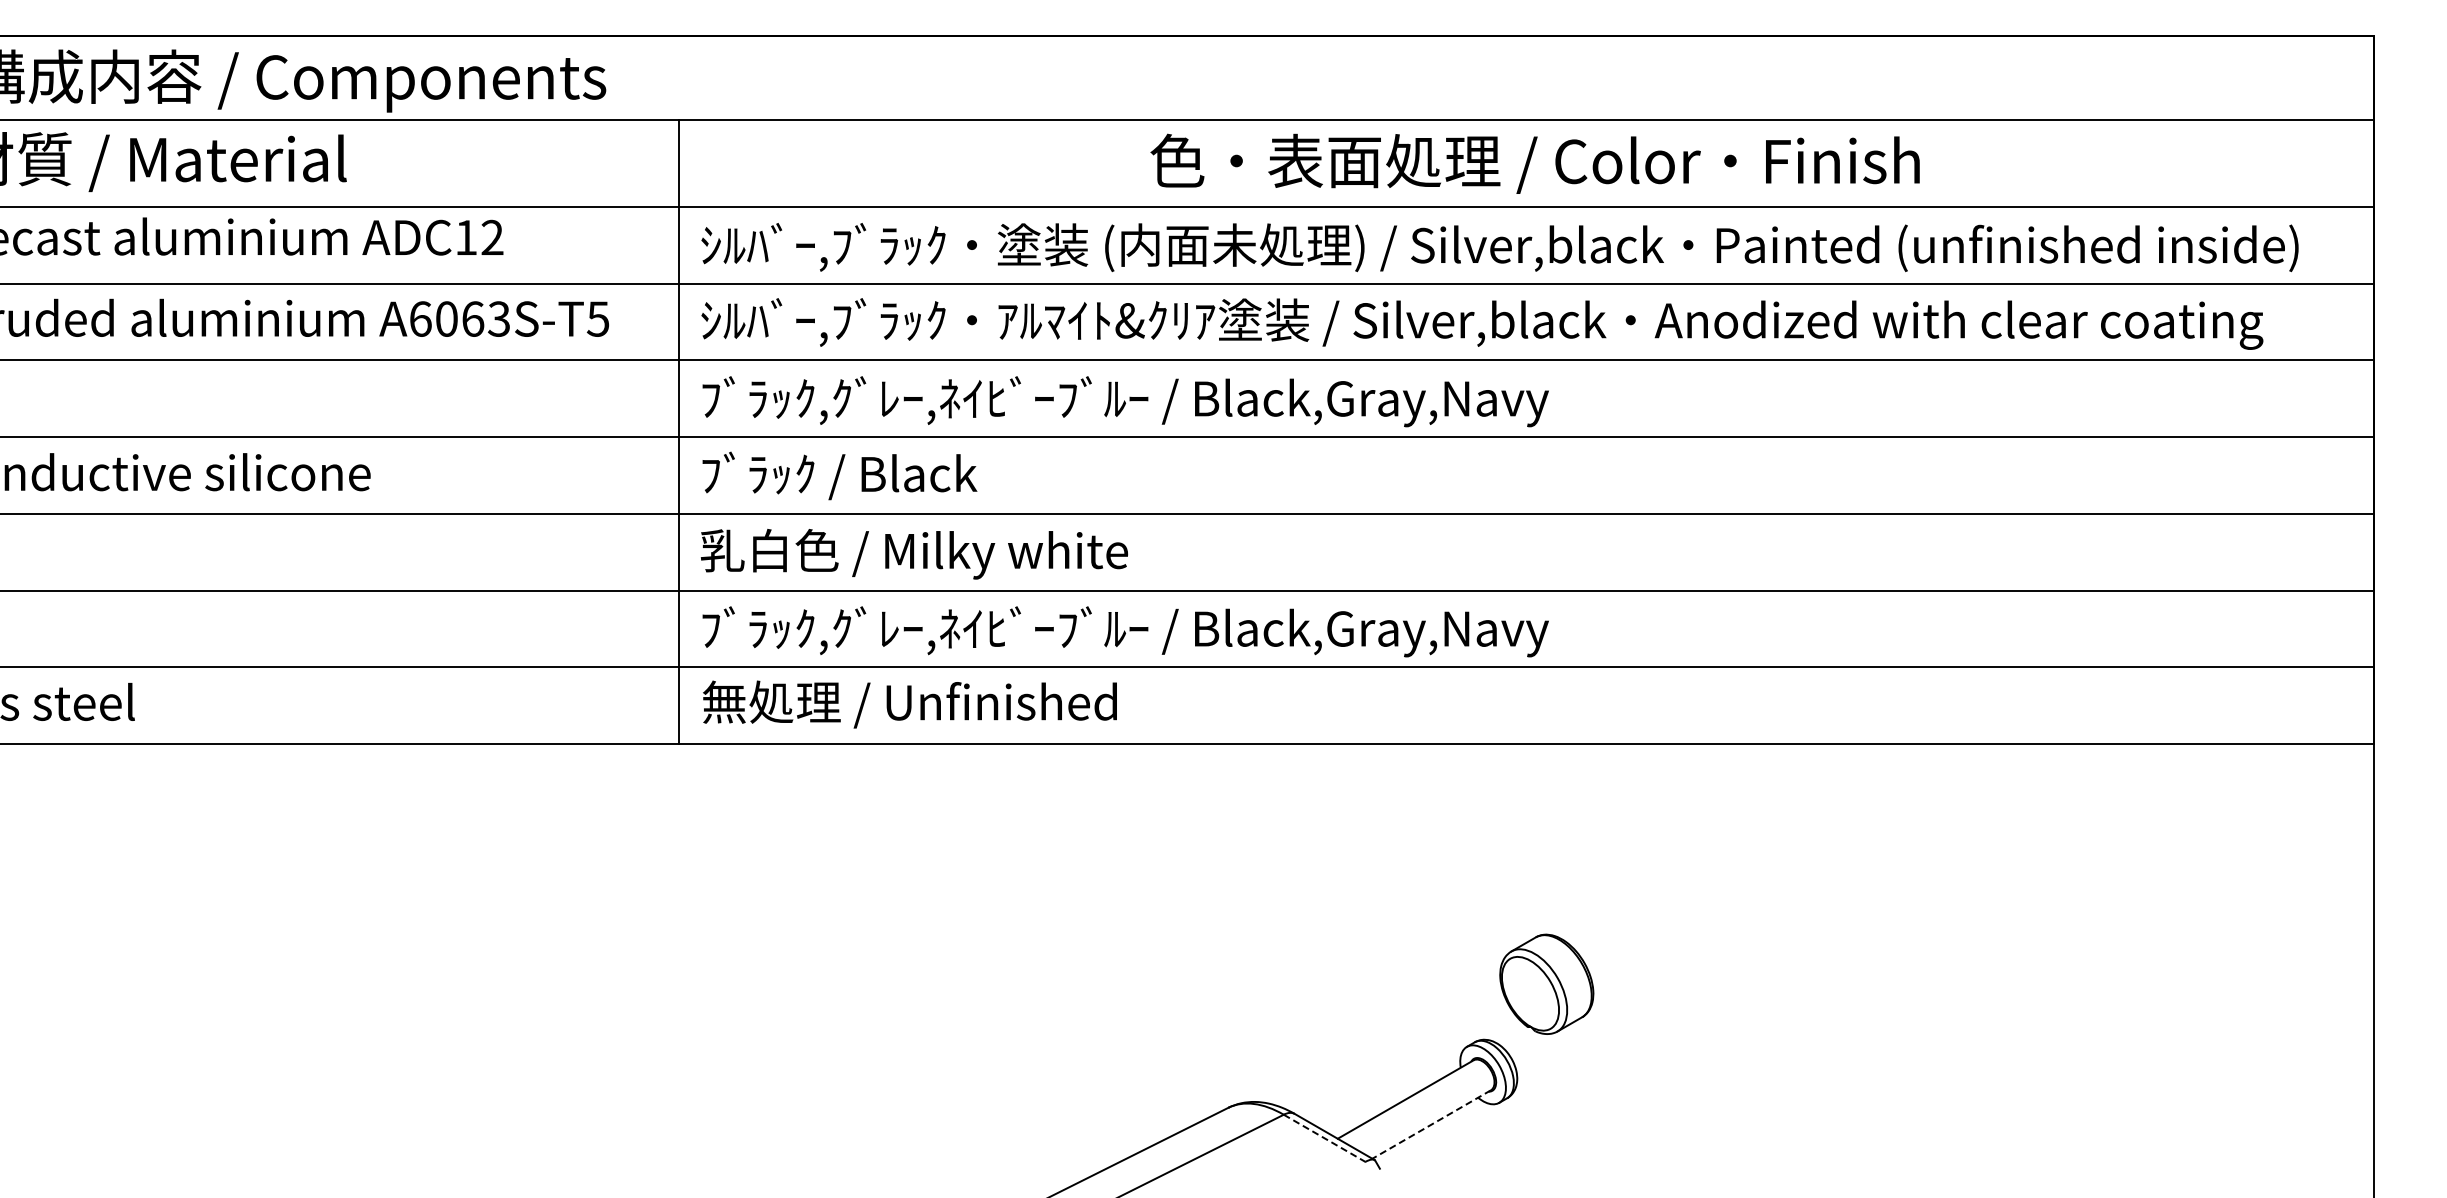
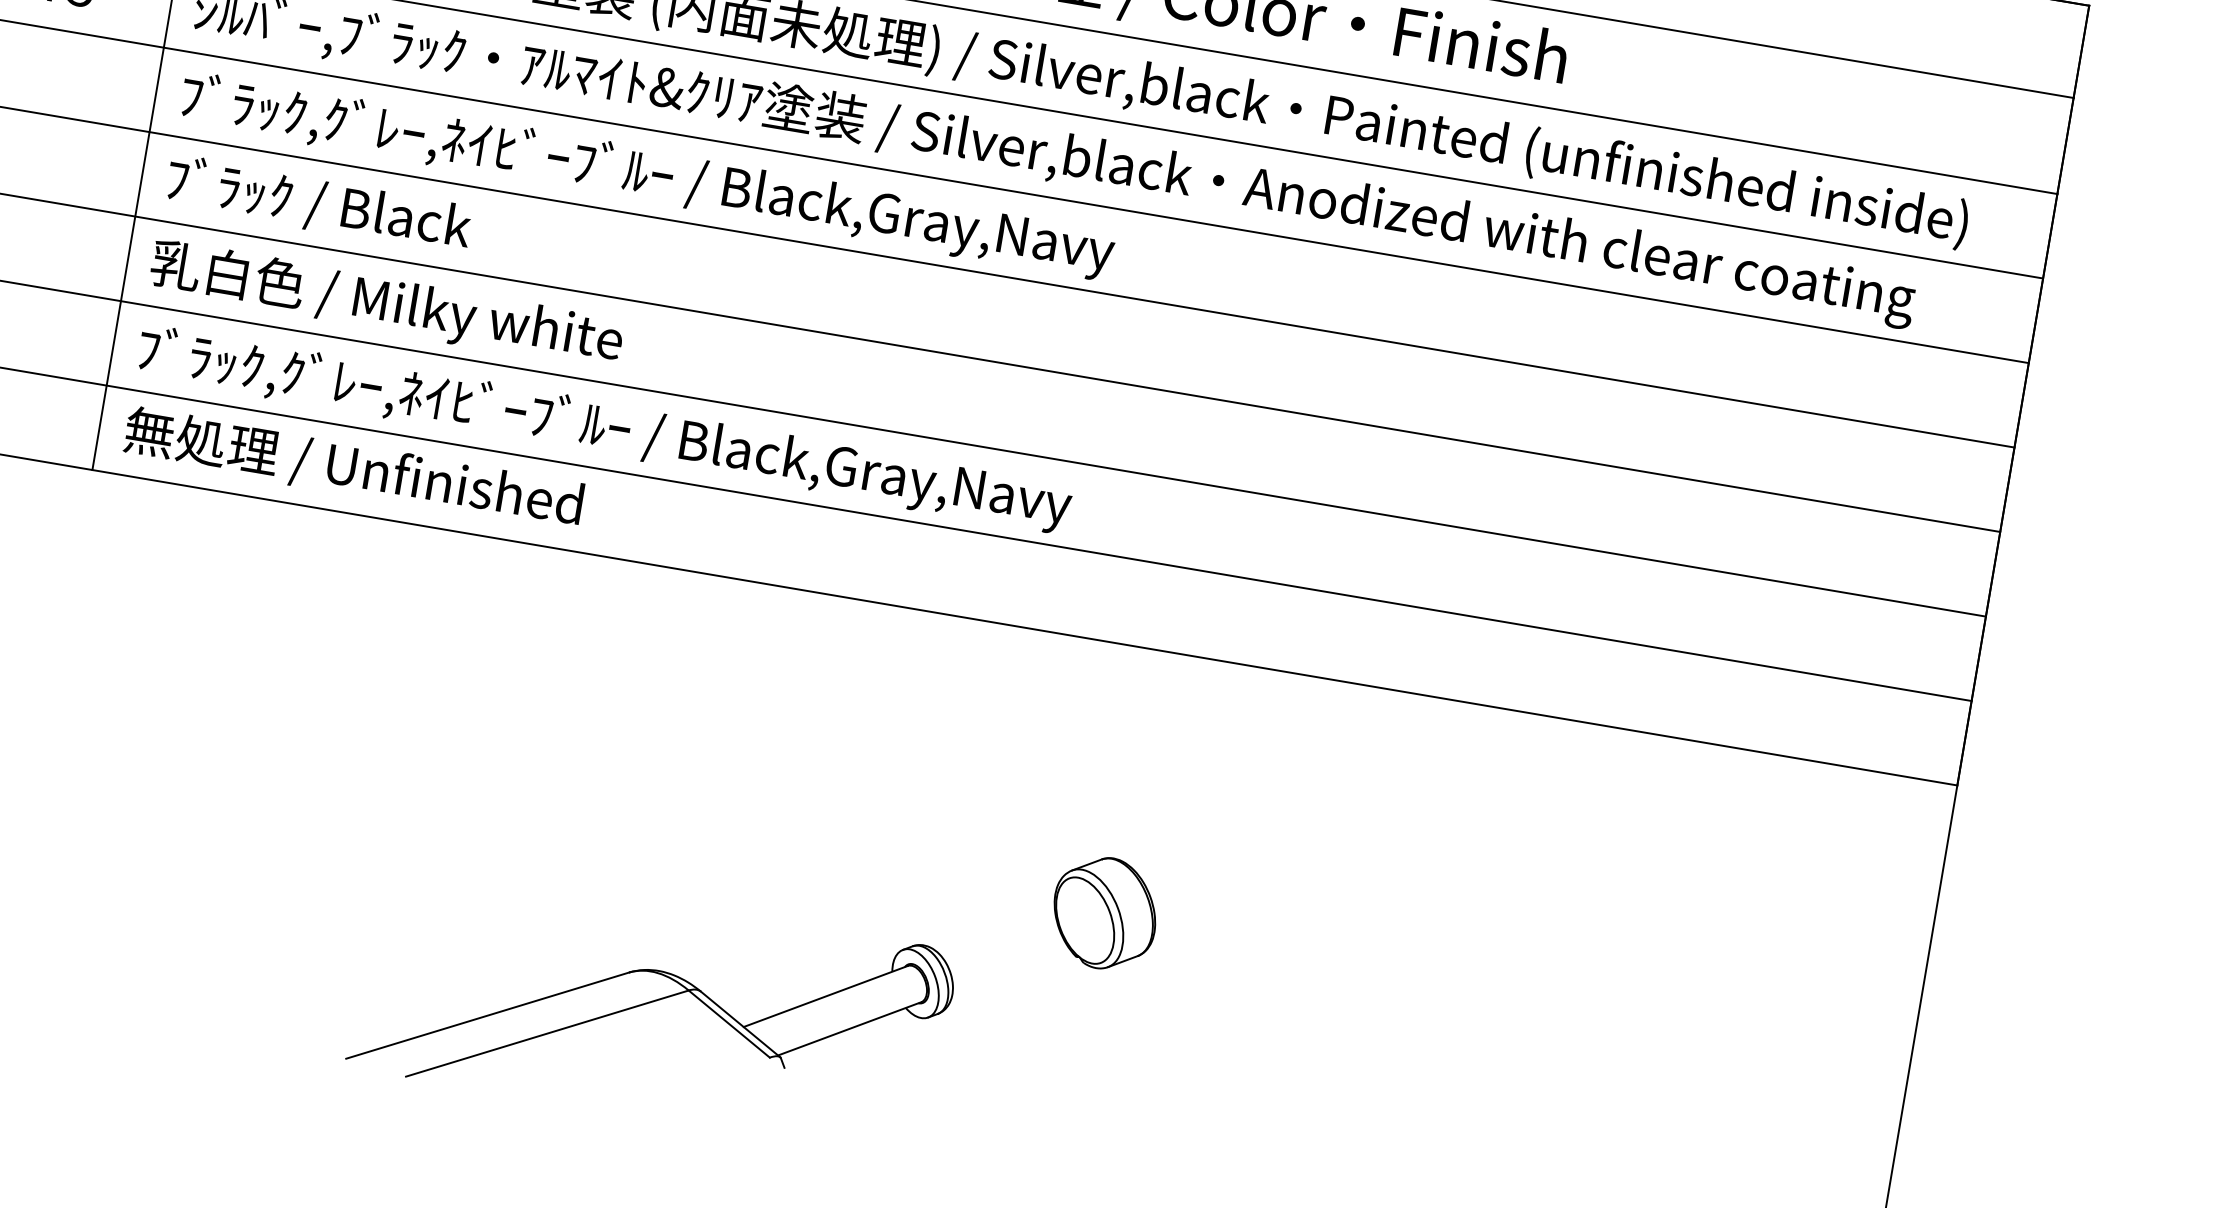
part: (1546, 983) -> (1104, 912), moved
line: (1431, 1124) -> (849, 1028), dashed -> solid
line: (1325, 1138) -> (730, 1024), dashed -> solid

